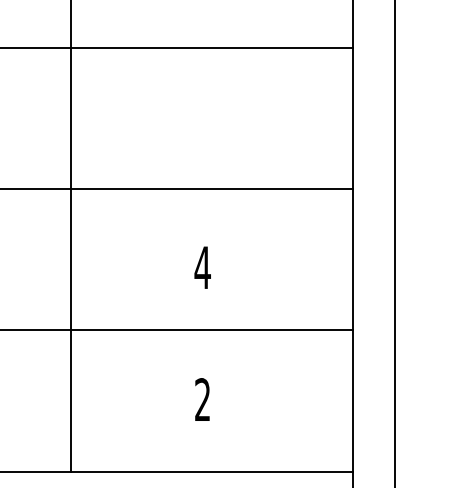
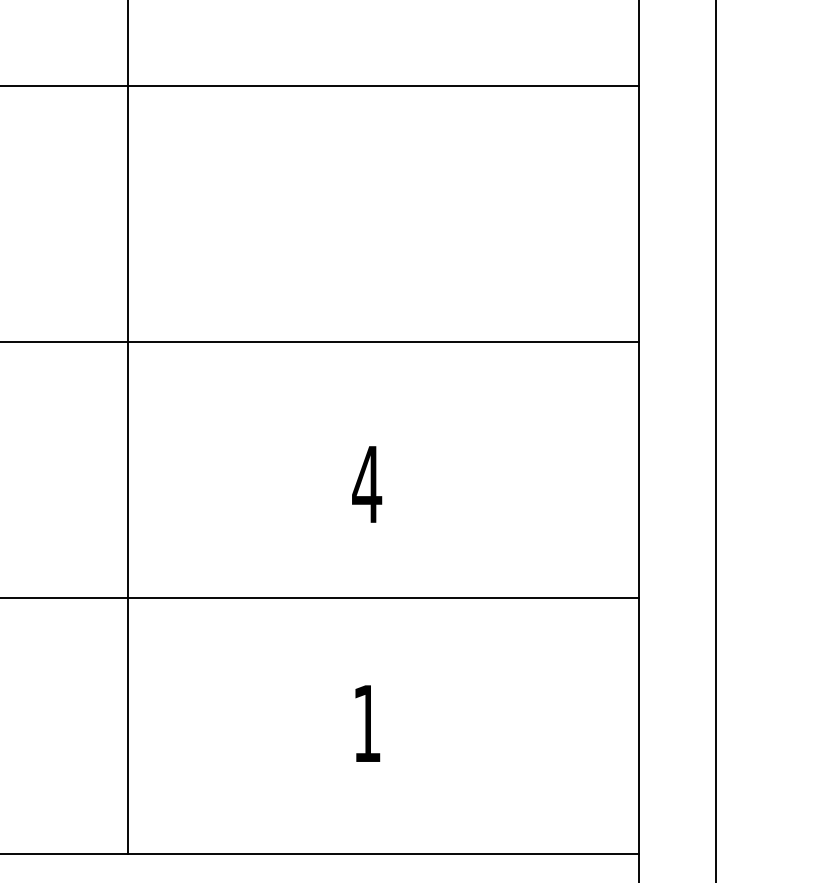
text: (202, 399) -> (366, 722), 2 -> 1

